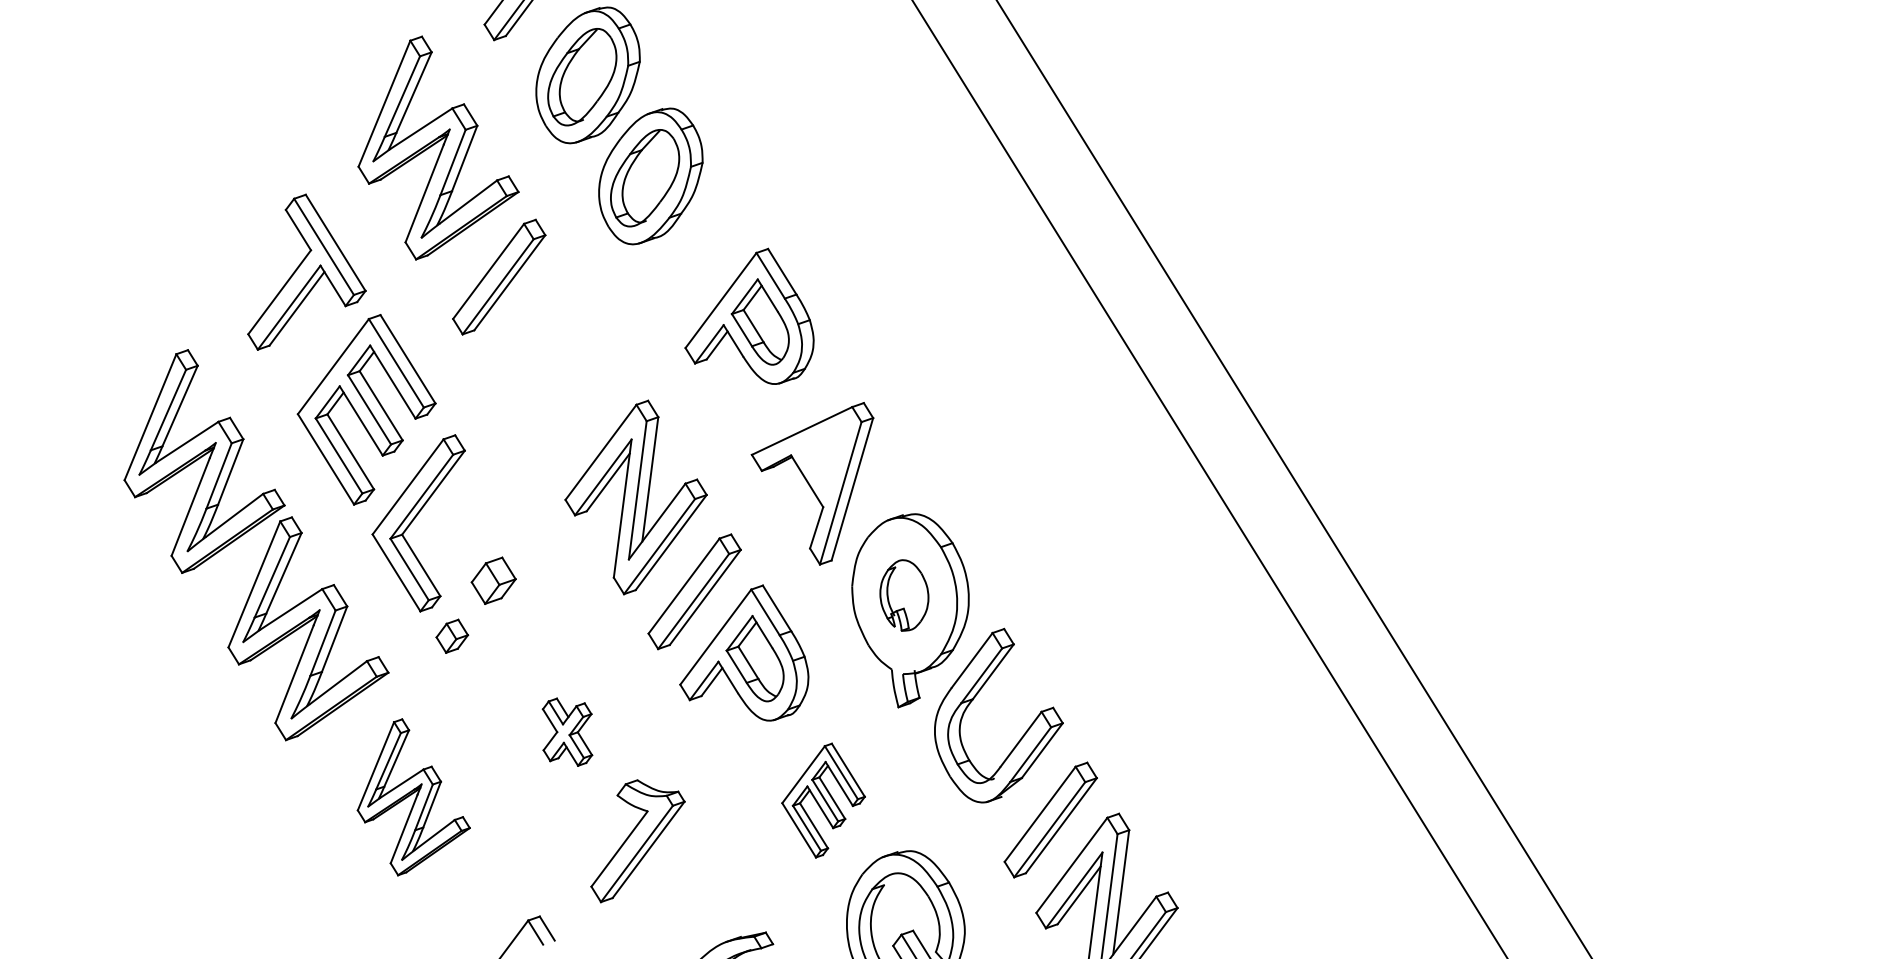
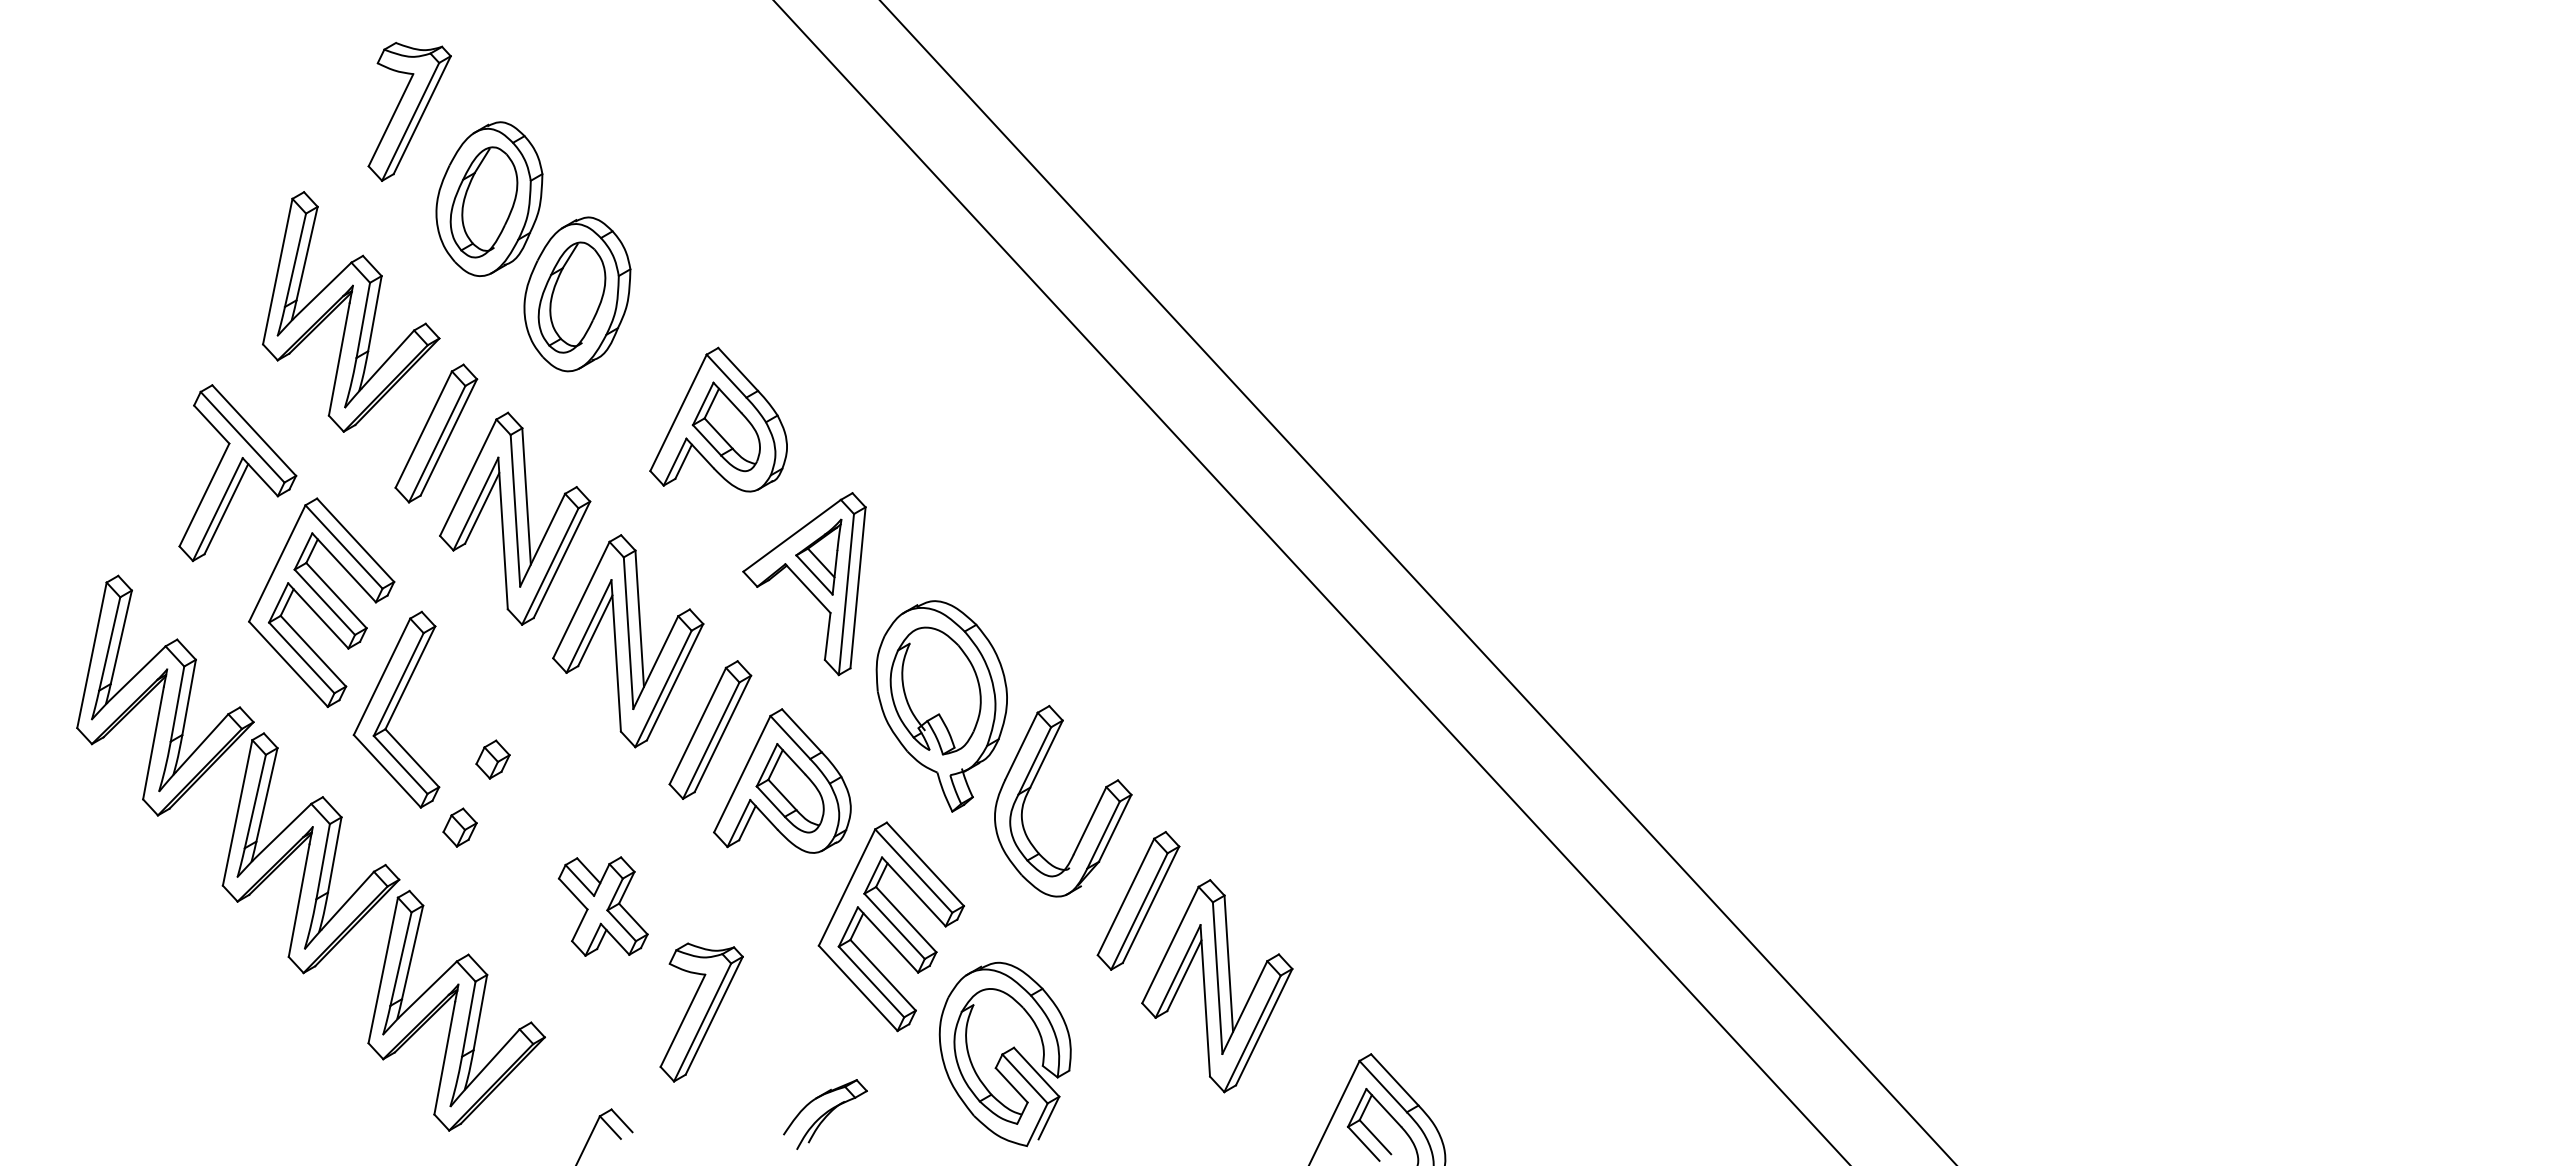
part: (555, 367) -> (515, 518), added
part: (822, 454) -> (818, 556), added
part: (493, 580) -> (492, 759), size x0.71
part: (904, 595) -> (935, 690), size x1.67
part: (566, 732) -> (602, 906), size x1.43
part: (417, 800) -> (456, 1010), size x1.43
part: (822, 800) -> (890, 926), size x1.67

